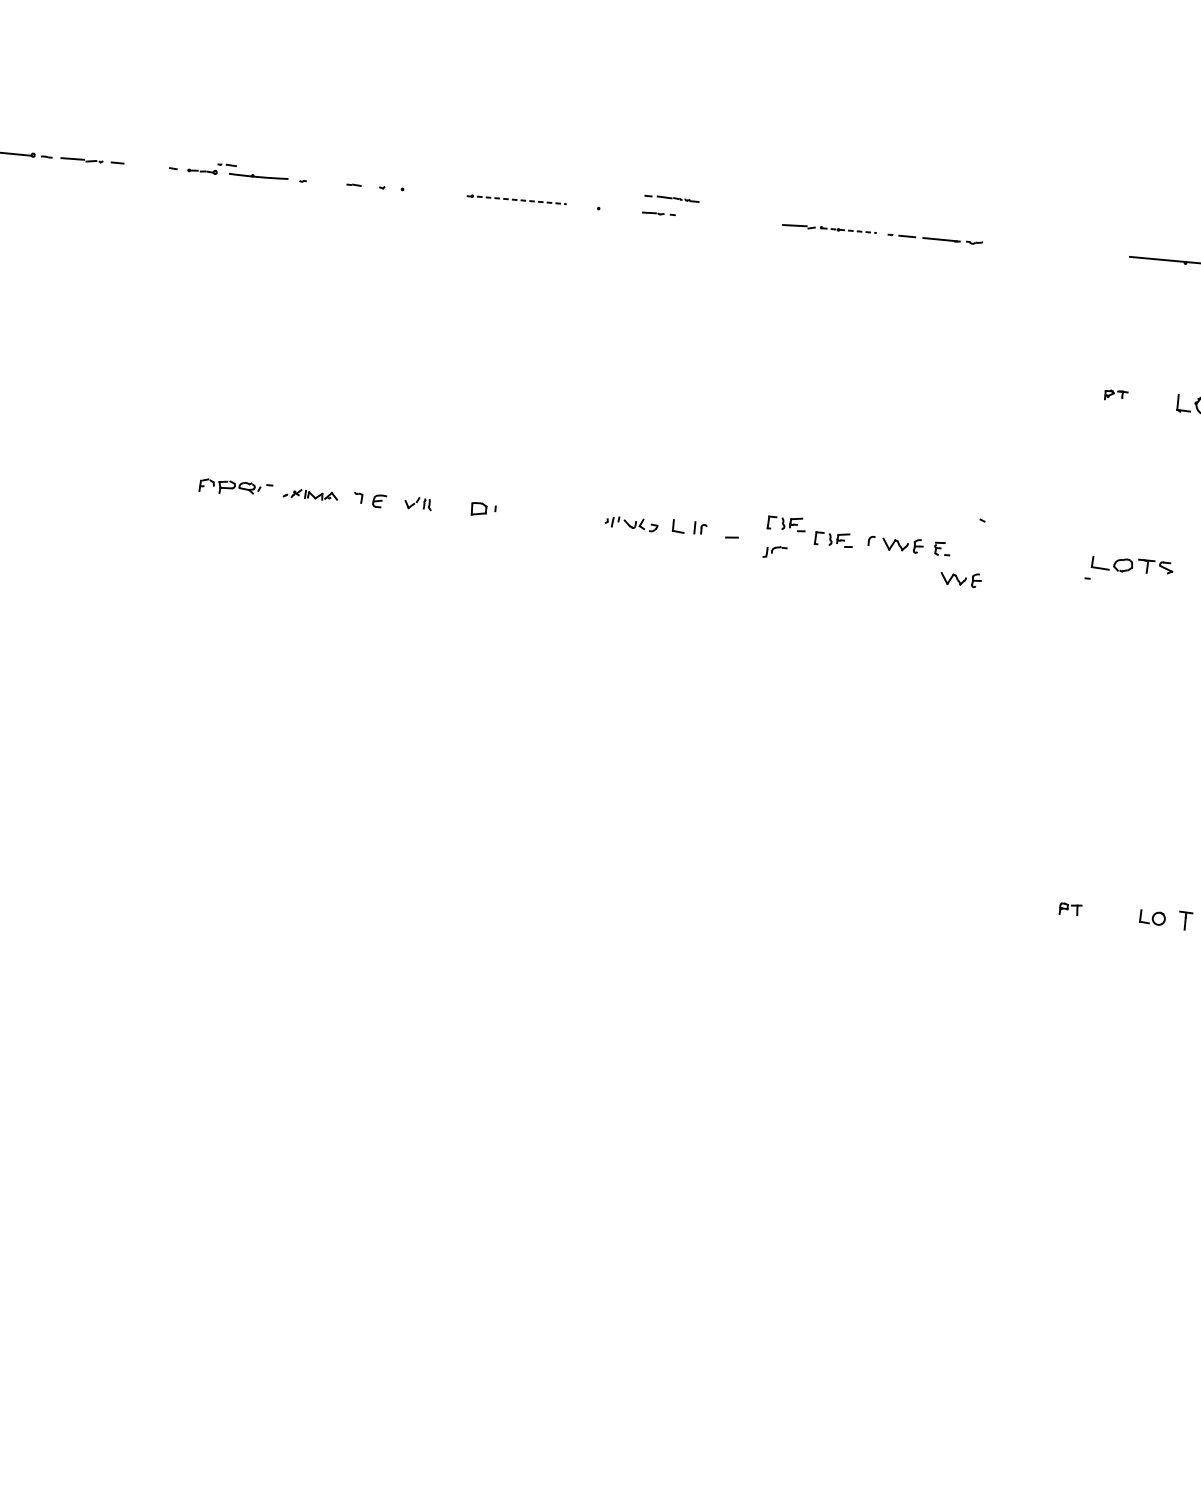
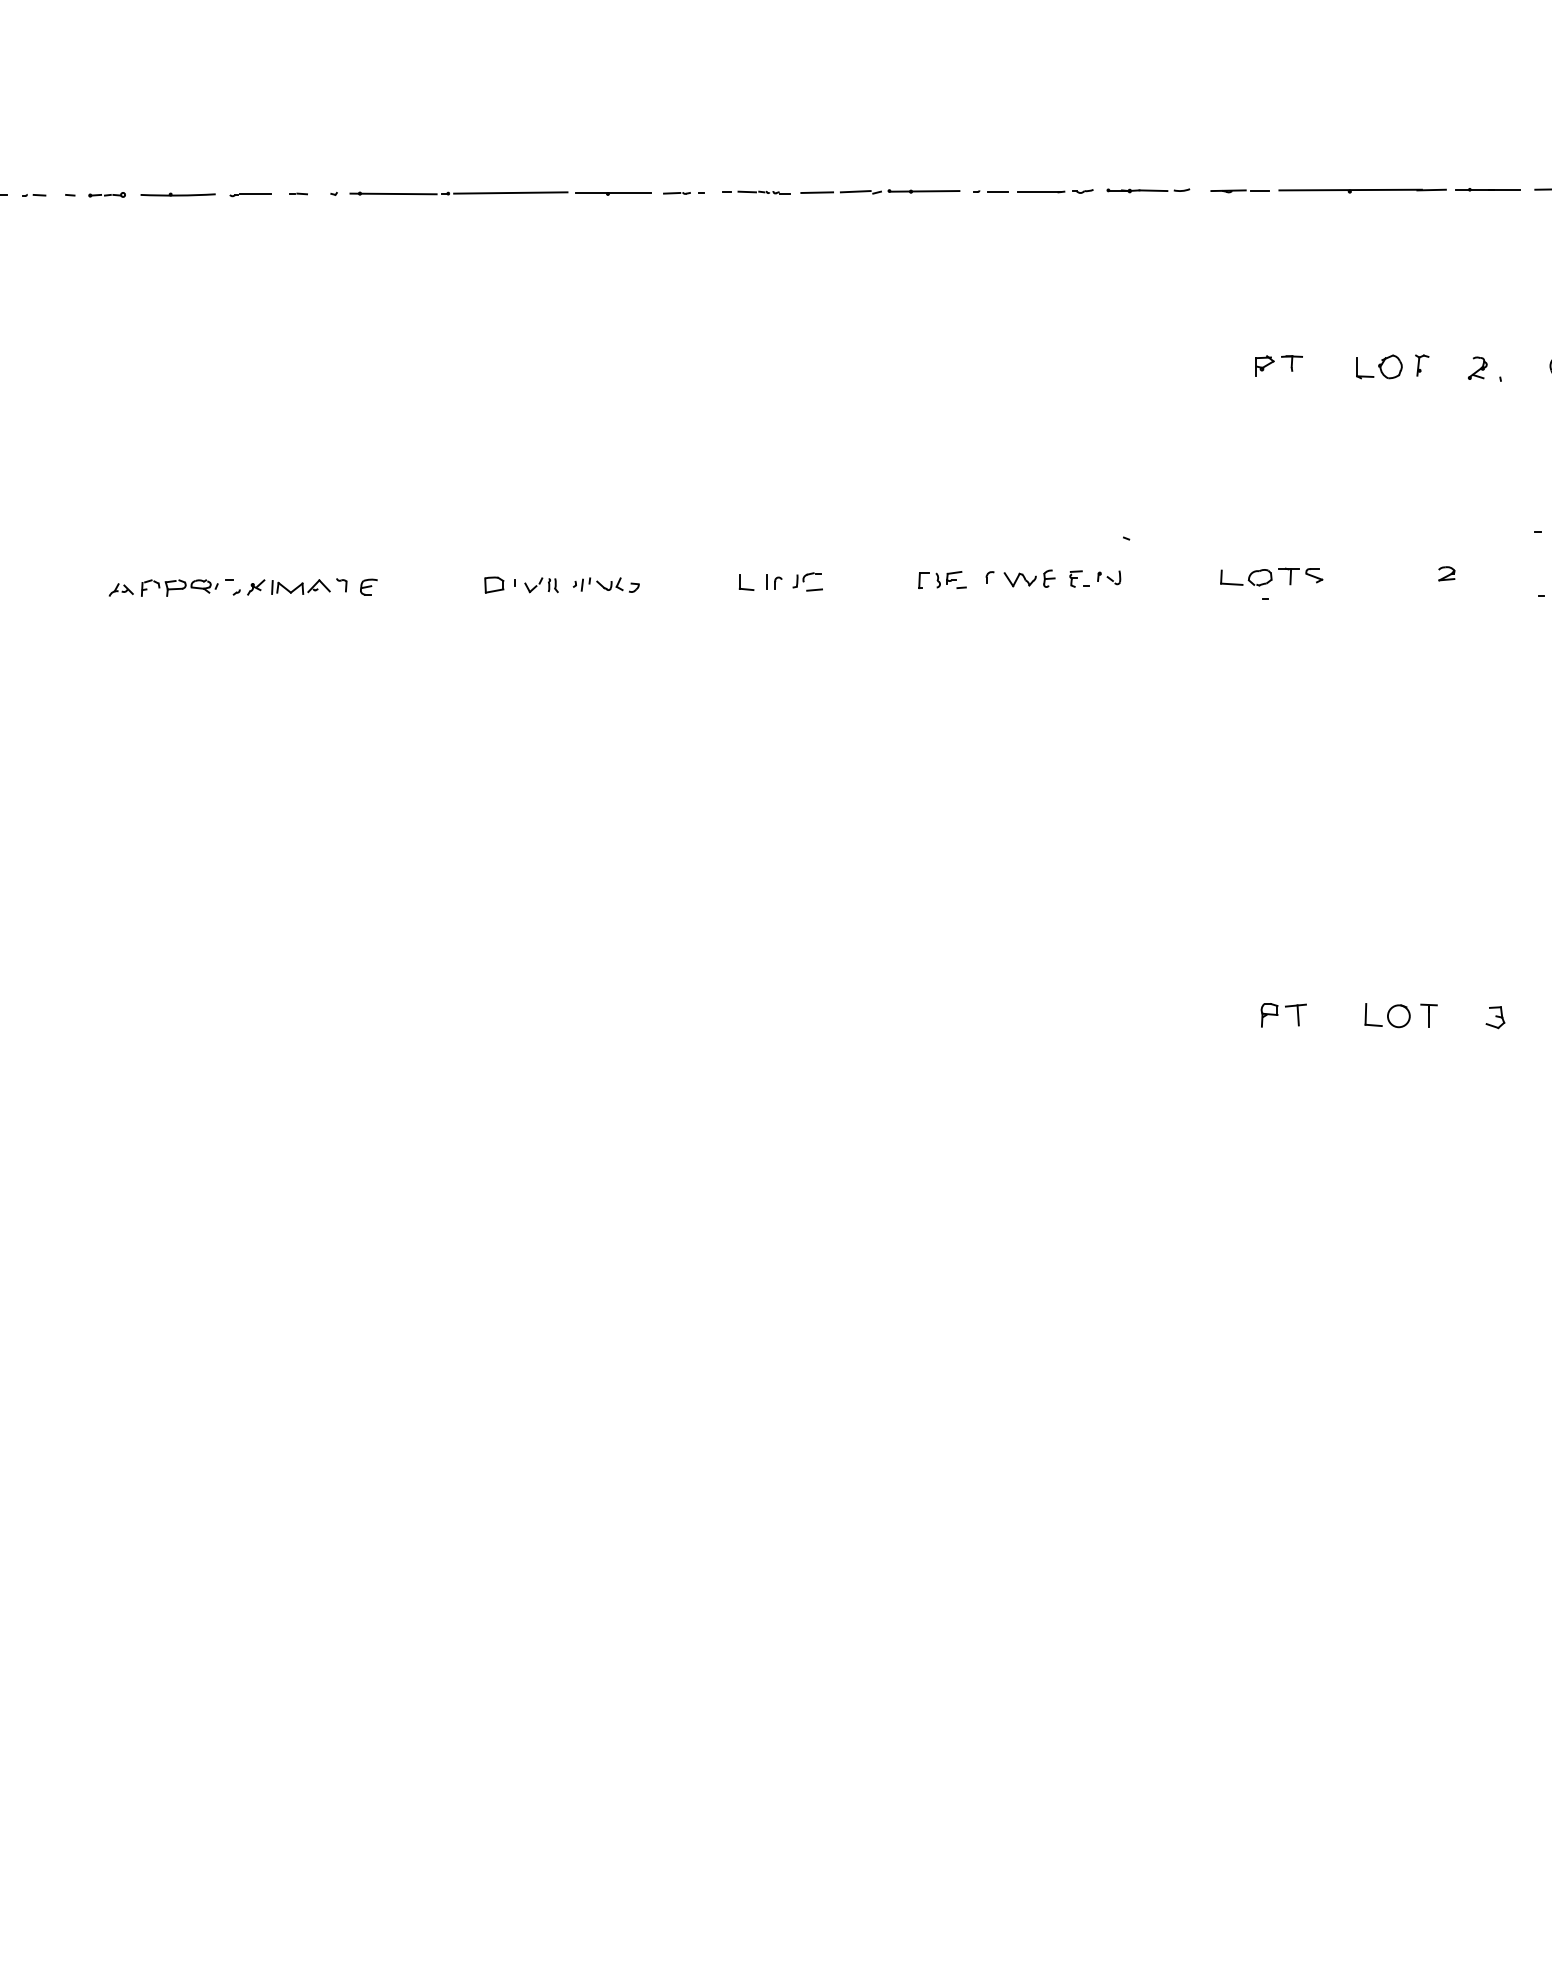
line: (227, 165) -> (34, 195), moved
line: (319, 182) -> (255, 194), added
line: (429, 191) -> (393, 193), added
part: (671, 198) -> (756, 192), moved
line: (521, 200) -> (510, 192), dashed -> solid
line: (603, 207) -> (613, 192), added
line: (764, 223) -> (817, 192), added
line: (849, 230) -> (924, 191), dashed -> solid
part: (1026, 247) -> (1148, 190), added
part: (1098, 254) -> (1239, 191), added
part: (1115, 395) -> (1278, 365), size x1.67
part: (183, 484) -> (120, 589), added
part: (310, 494) -> (281, 587), size x1.43
part: (418, 503) -> (541, 585), moved
part: (631, 523) -> (605, 584), moved
part: (786, 523) -> (881, 565), removed
part: (966, 550) -> (1109, 577), added
part: (774, 552) -> (806, 580), moved
part: (1132, 565) -> (1271, 576), moved
part: (960, 579) -> (1106, 614), removed
part: (1070, 909) -> (1283, 1015), size x1.67
part: (1152, 917) -> (1387, 1015), size x1.43

